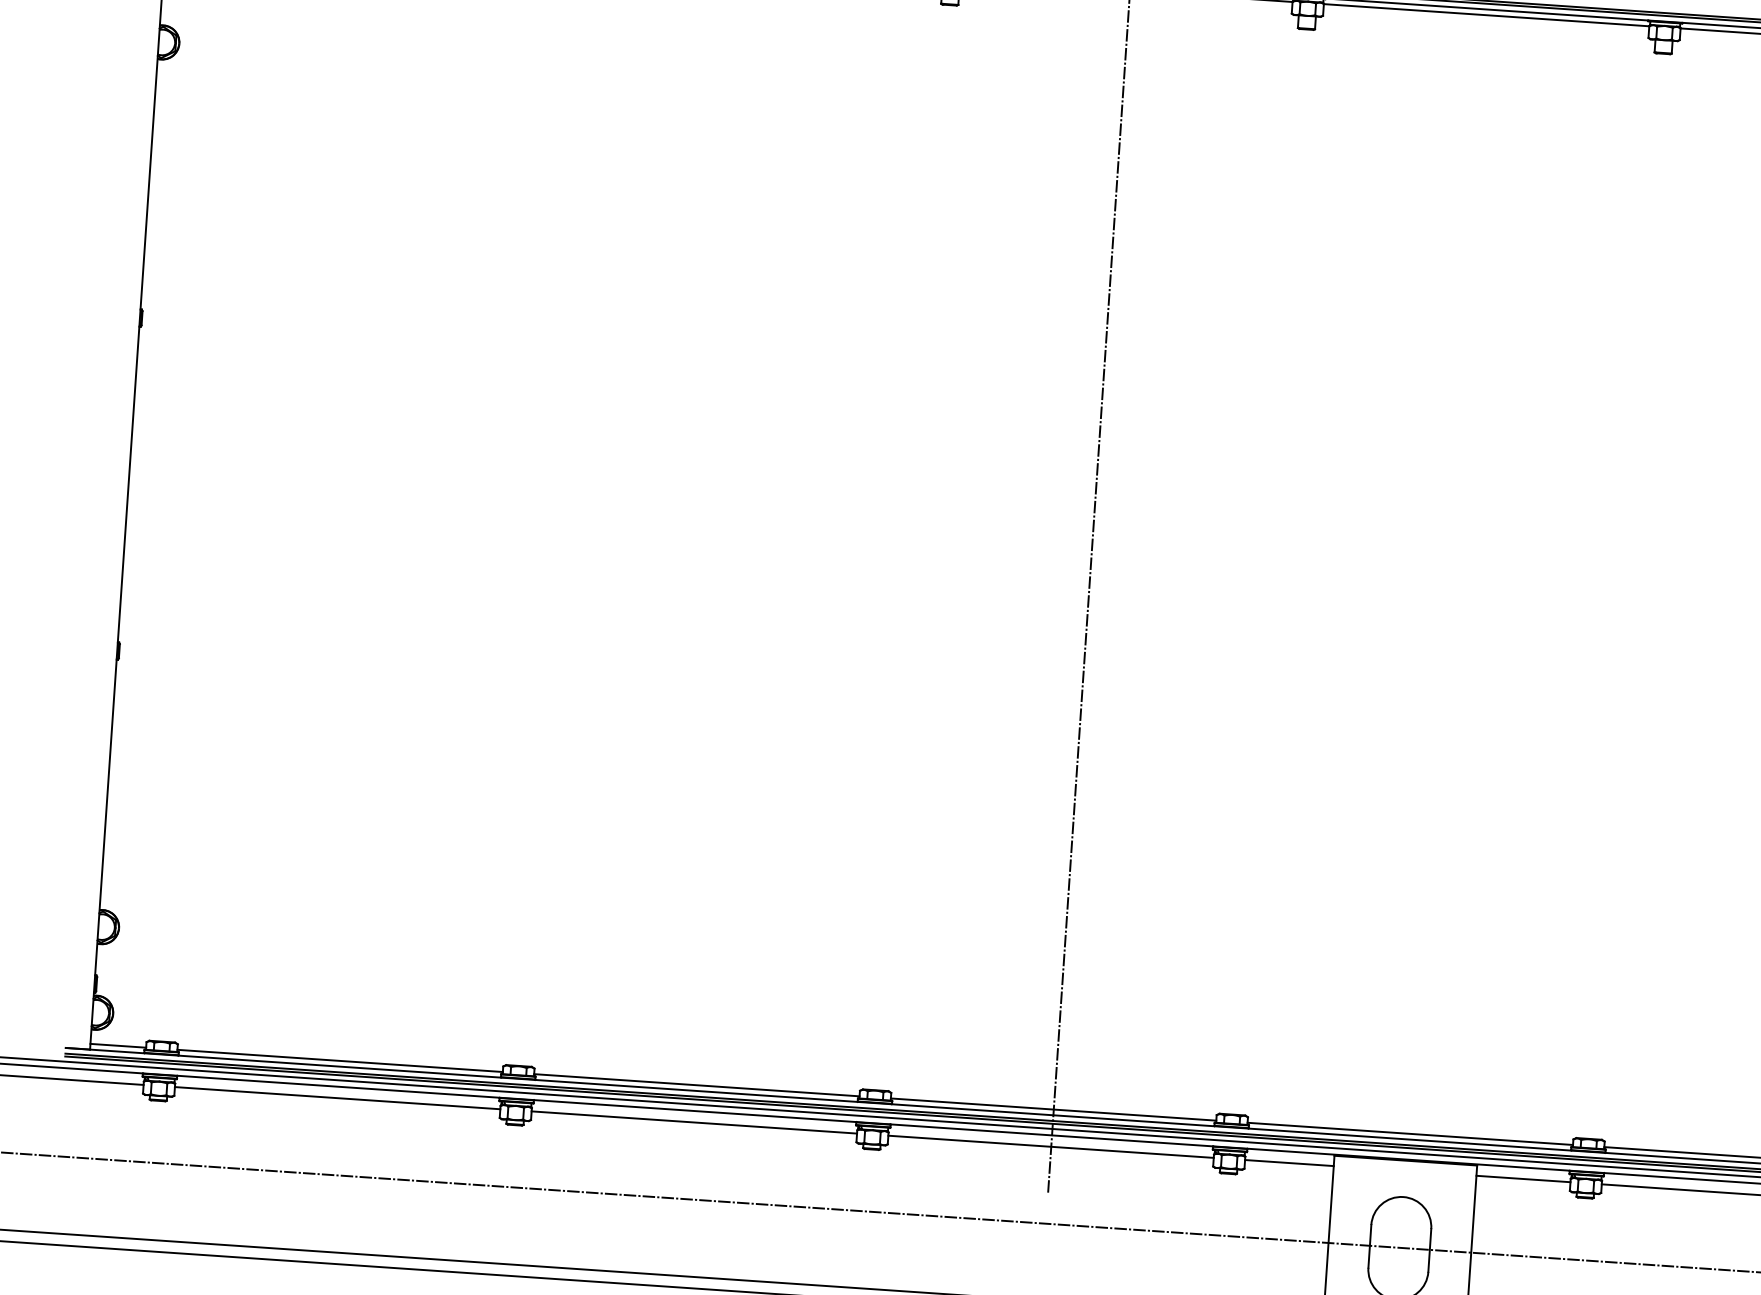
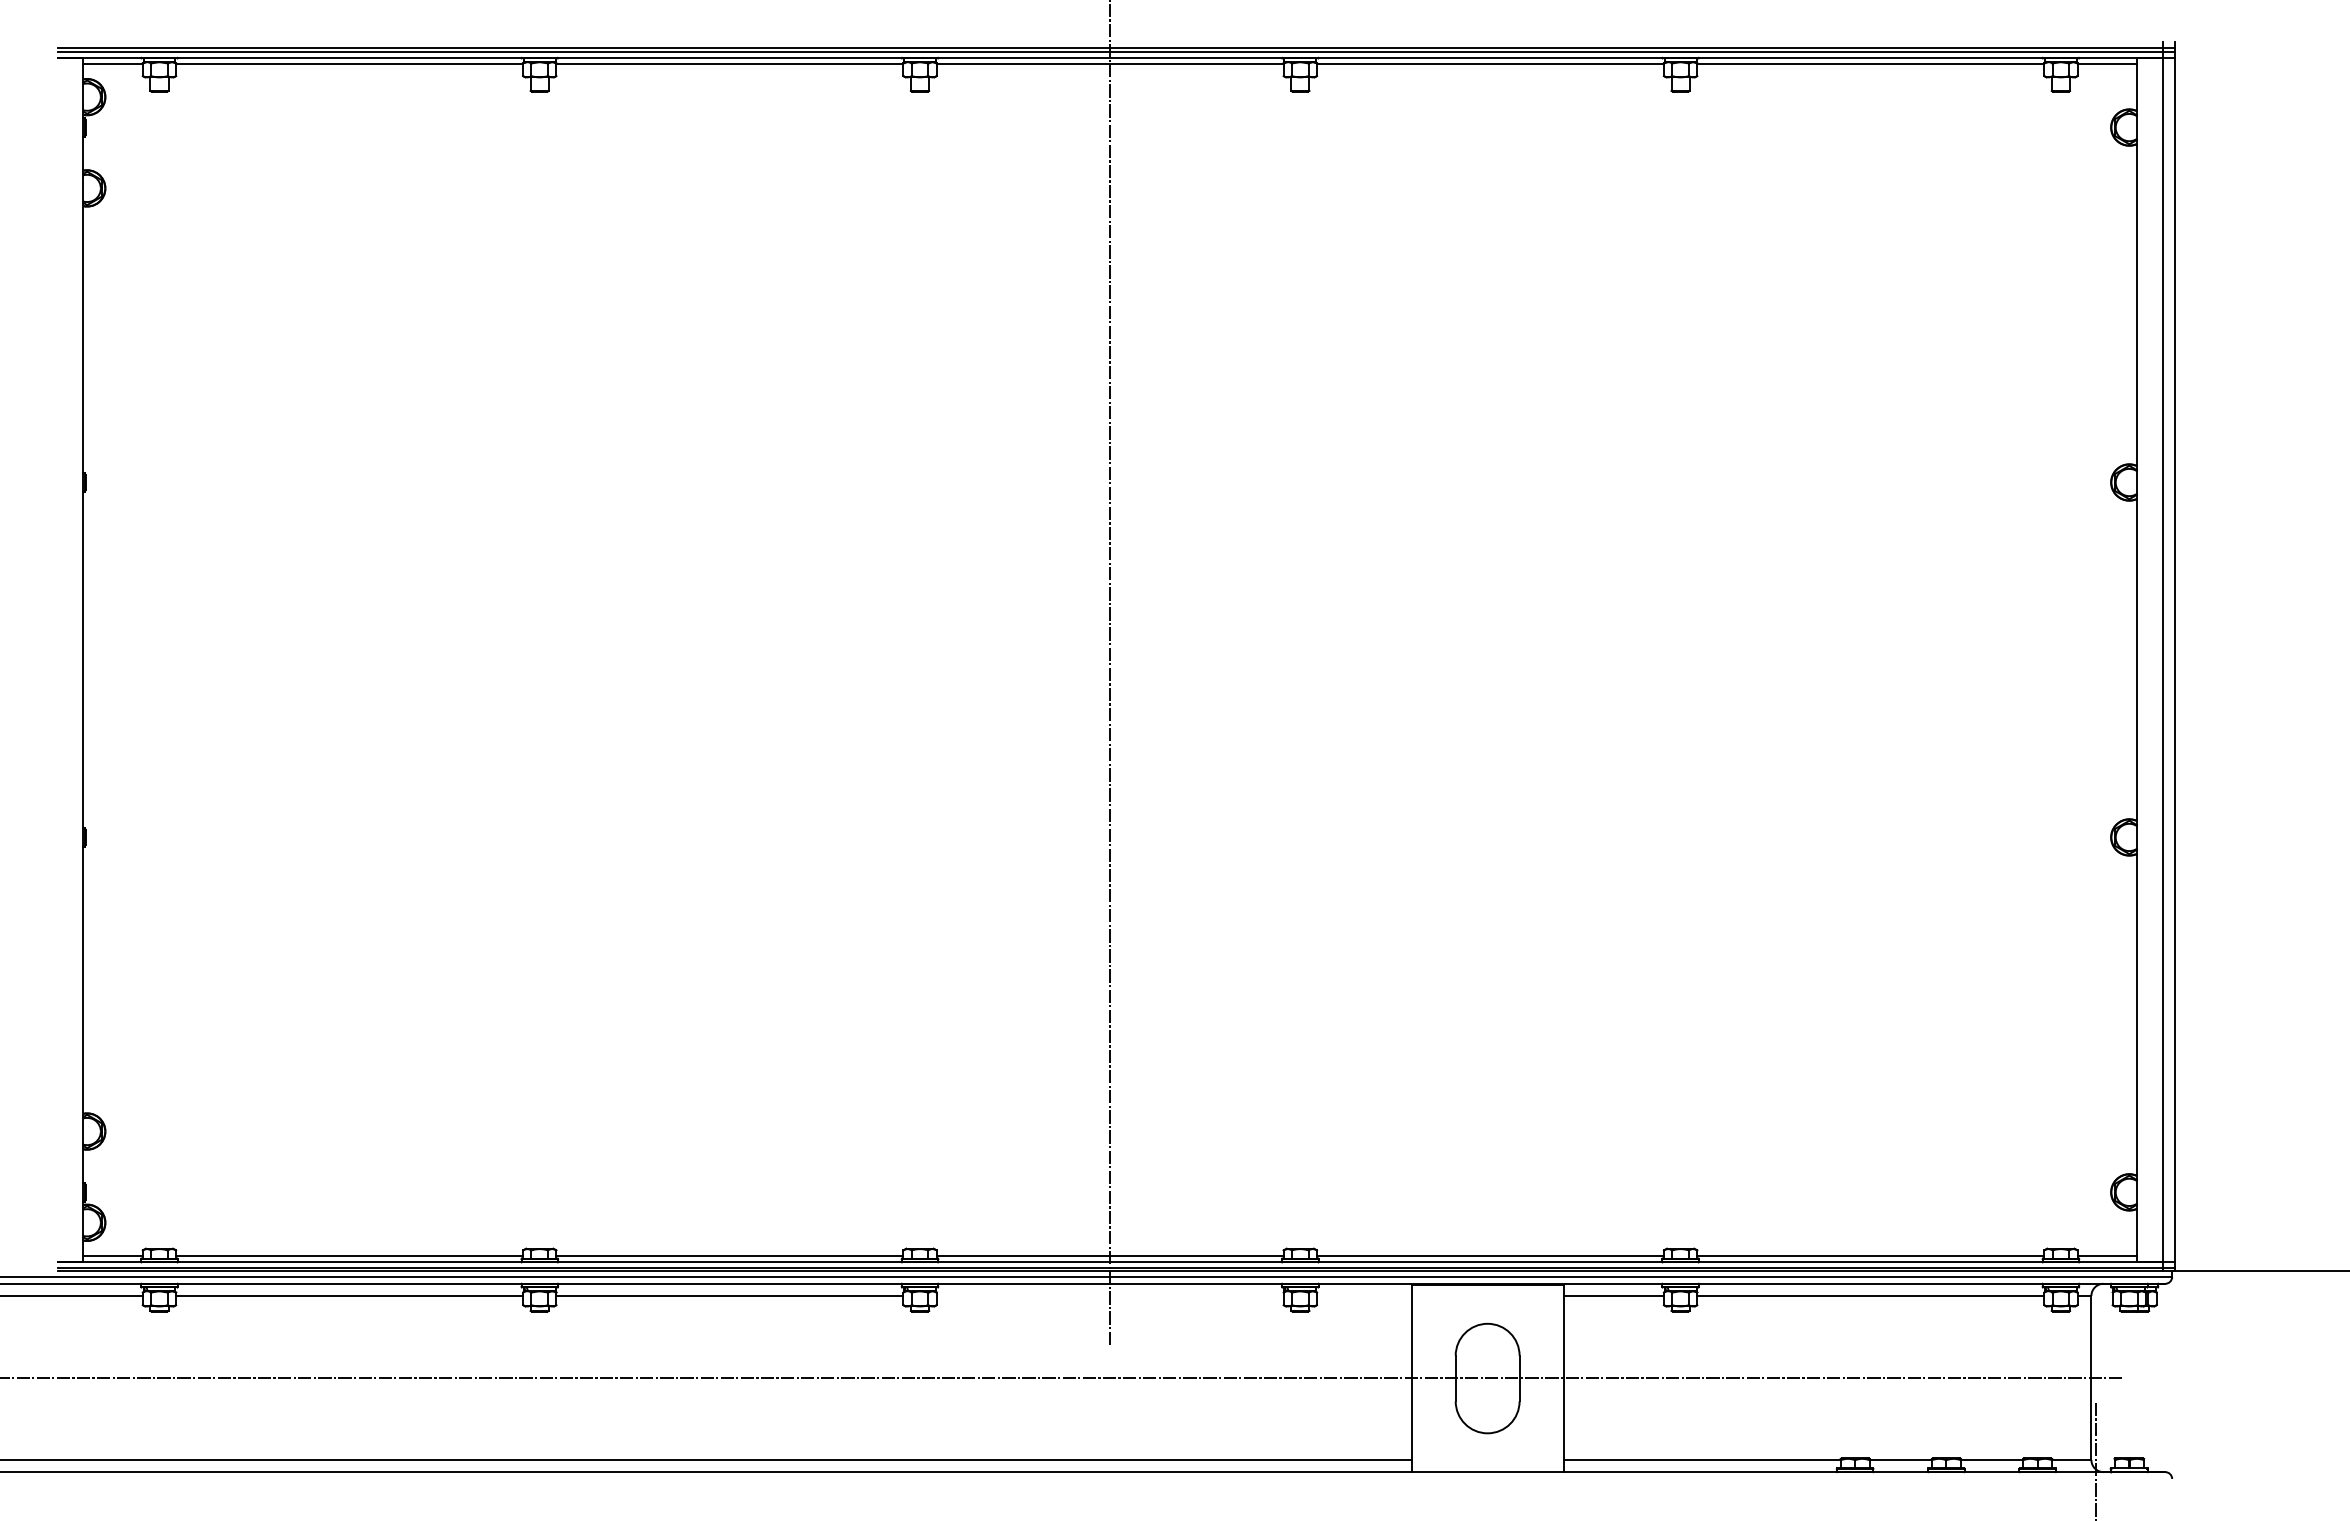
line: (1050, 1146) -> (1109, 1295), removed
line: (1289, 1162) -> (1364, 1295), removed

